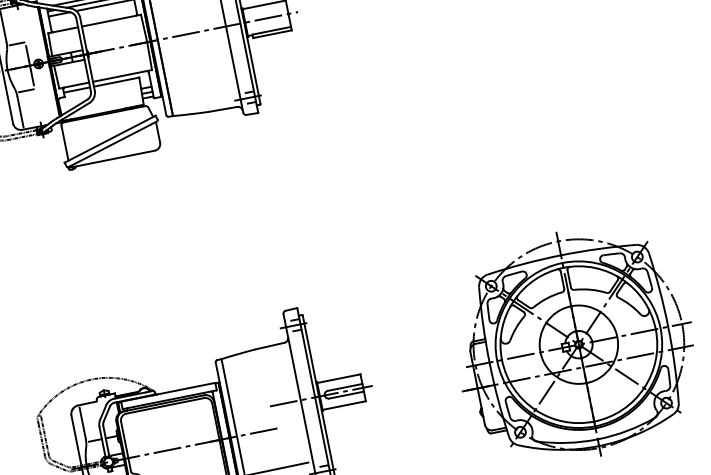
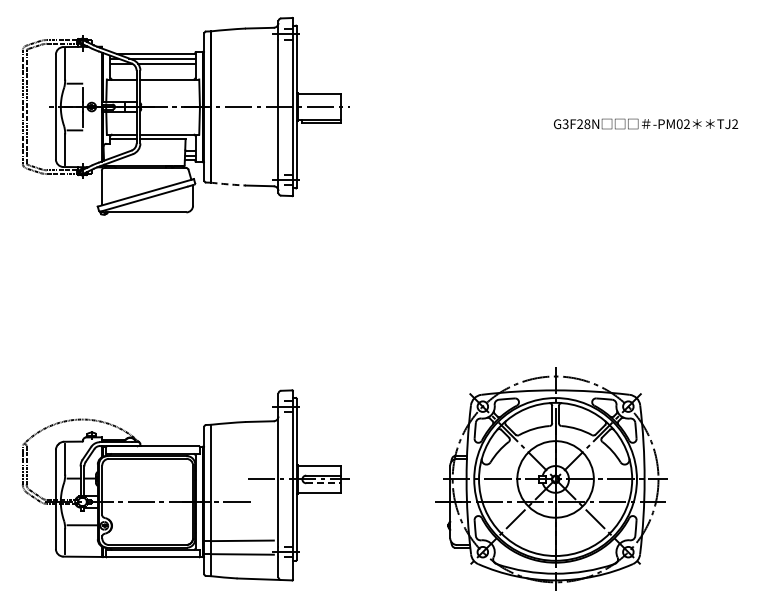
arc: (191, 114) -> (228, 184), solid -> dashed
line: (346, 395) -> (323, 483), solid -> dashed

